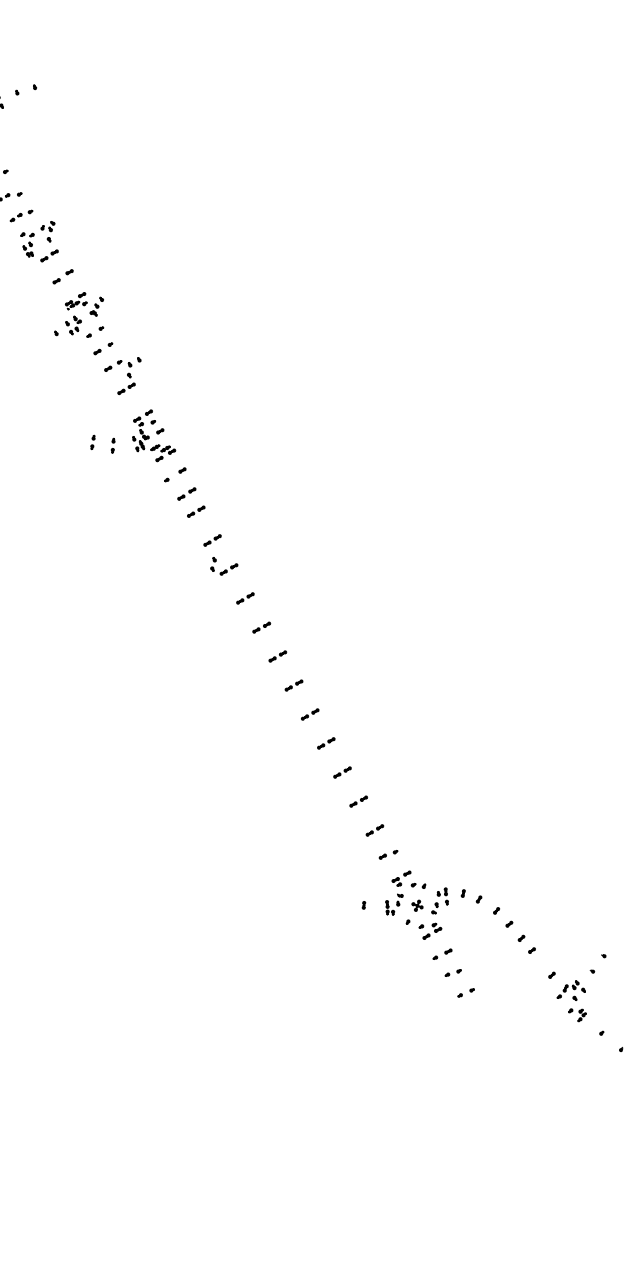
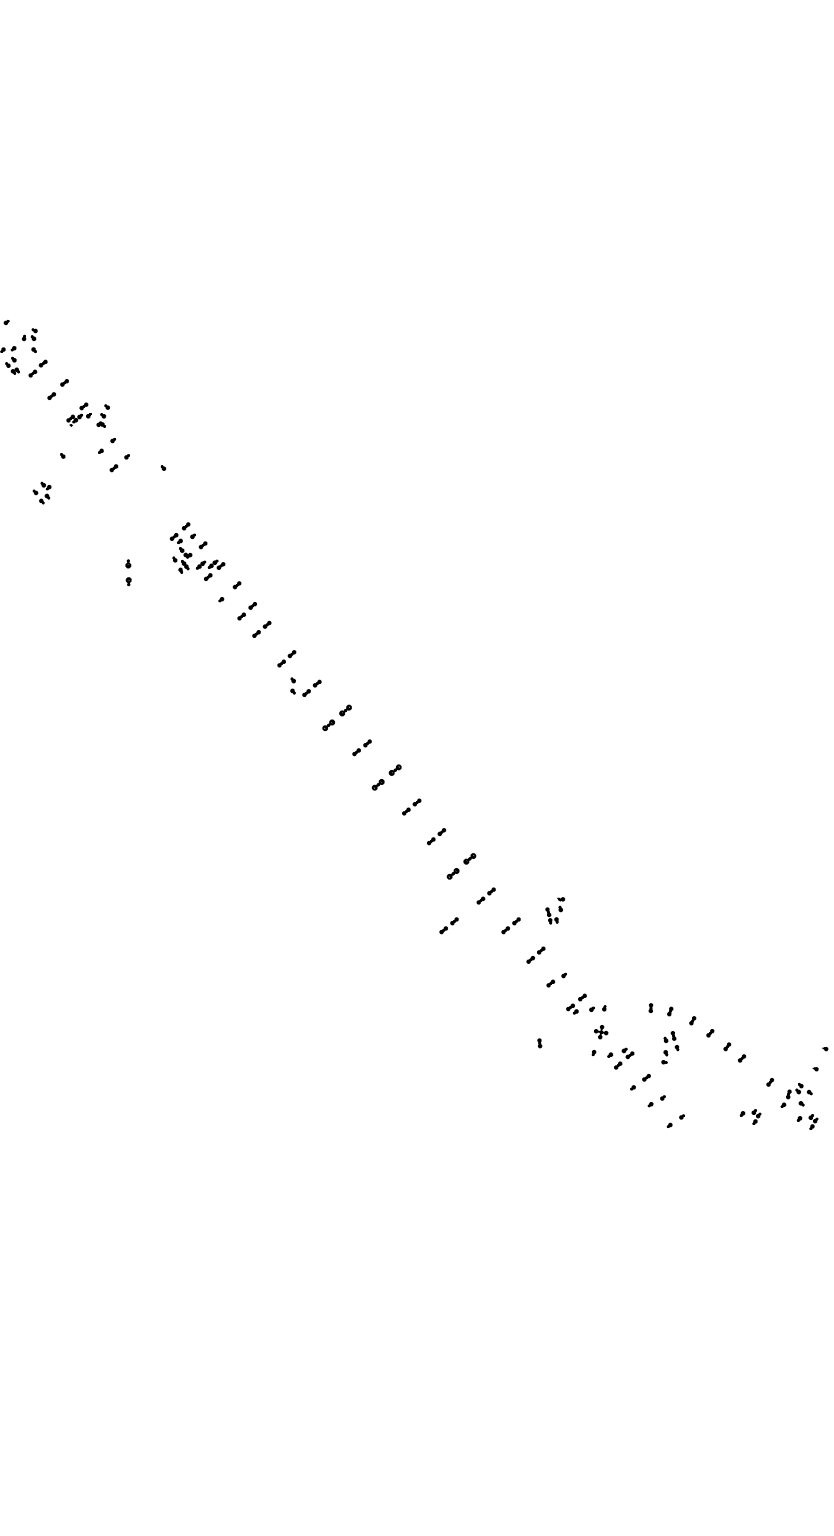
part: (72, 324) -> (41, 492), moved
part: (126, 374) -> (152, 487), removed
part: (92, 442) -> (128, 572), size x1.6
part: (112, 446) -> (151, 572), removed
part: (245, 597) -> (336, 717), size x1.6
part: (277, 655) -> (386, 776), size x1.6
part: (325, 742) -> (460, 865), size x1.6
part: (305, 791) -> (448, 925), added
part: (441, 901) -> (670, 1047), moved
part: (393, 904) -> (555, 910), moved
part: (529, 1000) -> (750, 1116), added

